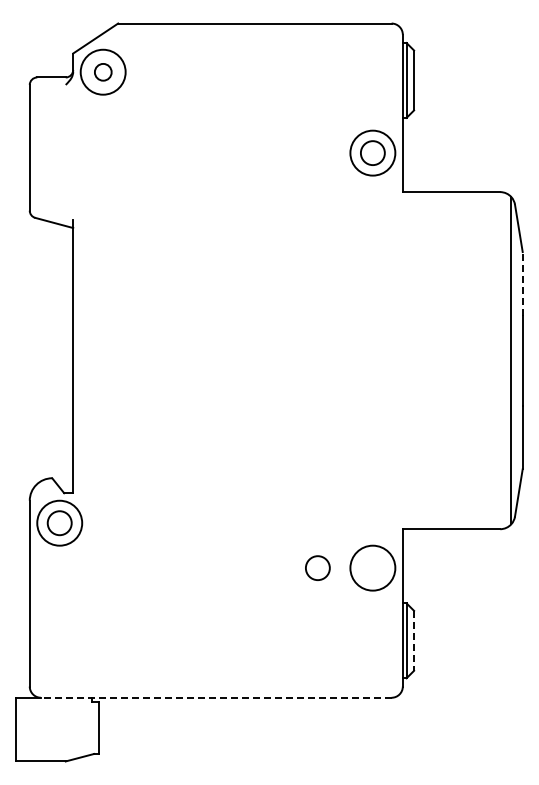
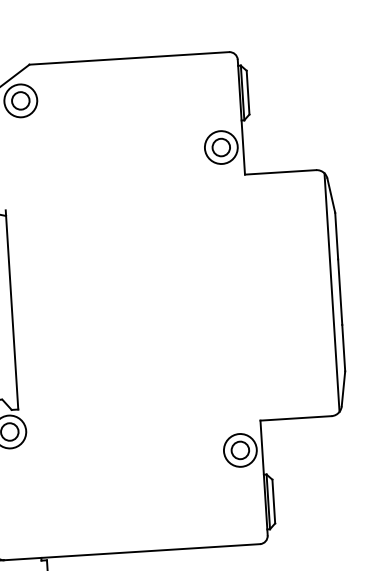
circle: (103, 72) -> (21, 101), size x1.43
line: (522, 283) -> (336, 235), dashed -> solid
circle: (317, 567) -> (240, 449), moved
line: (414, 640) -> (274, 501), dashed -> solid
line: (215, 697) -> (131, 552), dashed -> solid

